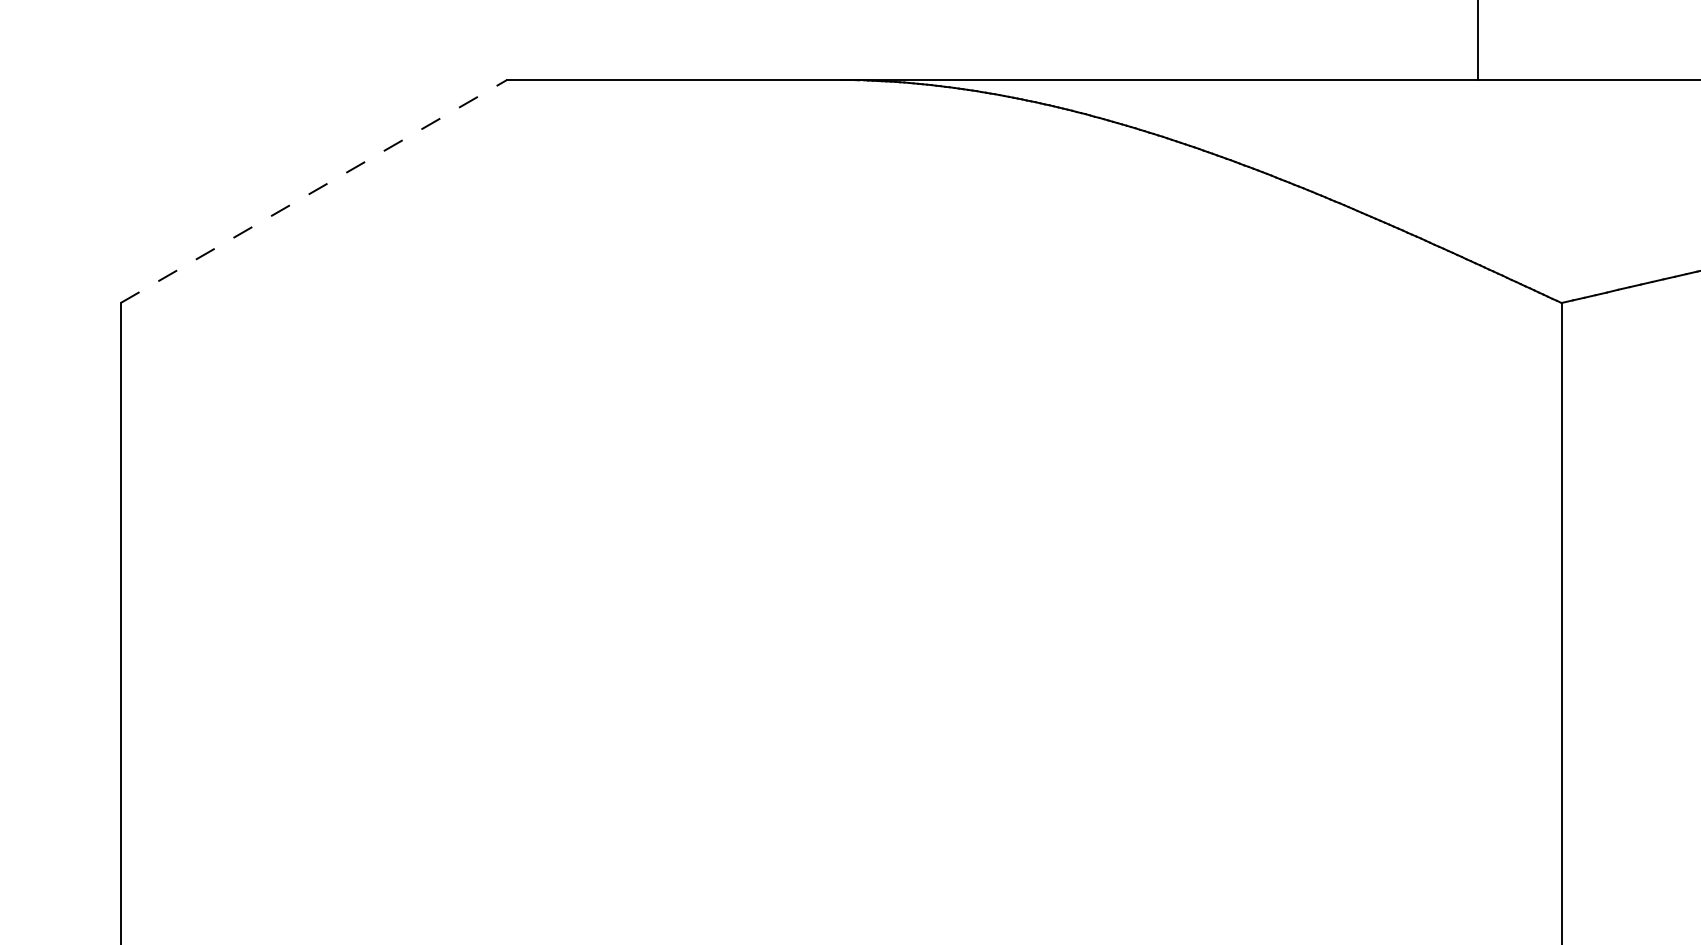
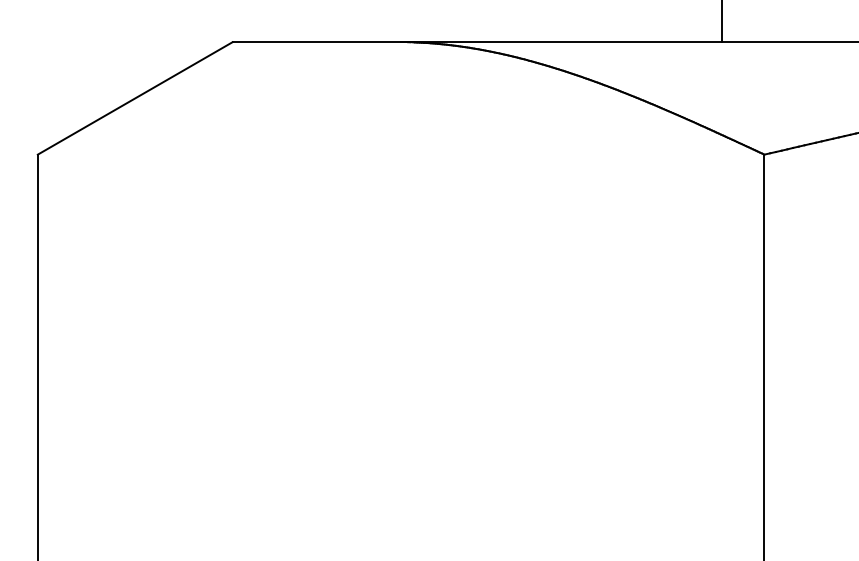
line: (314, 191) -> (135, 98), dashed -> solid

